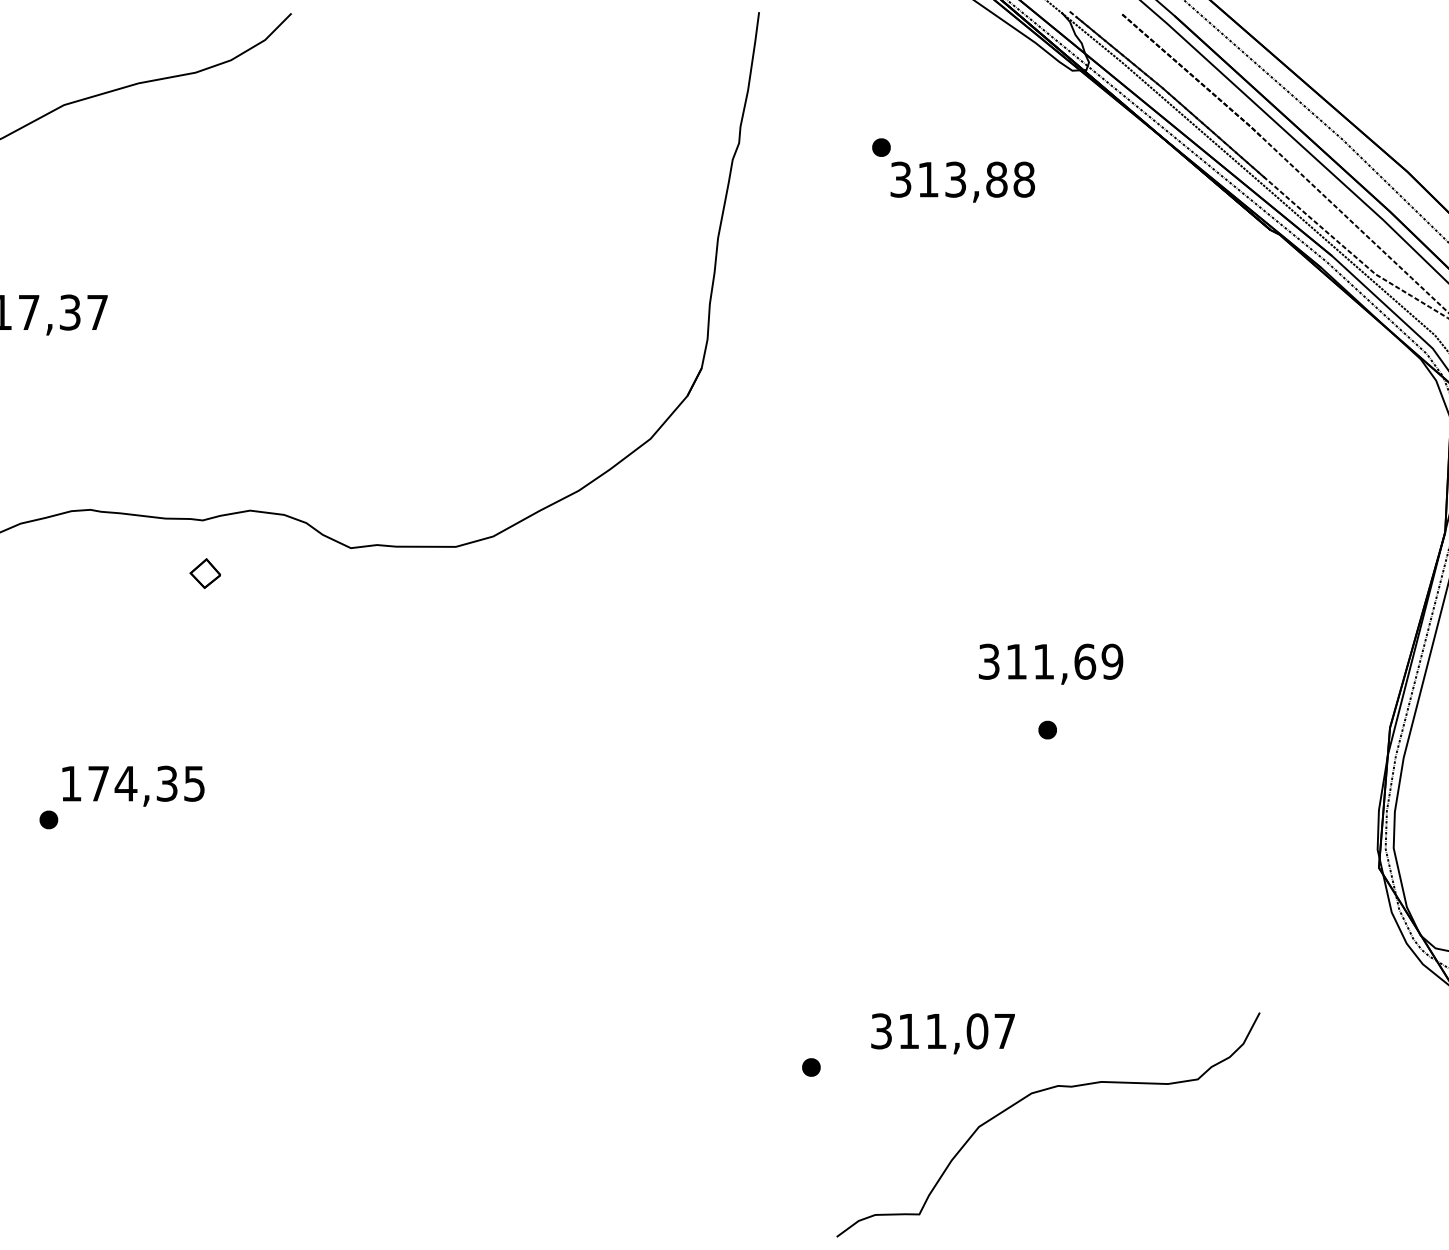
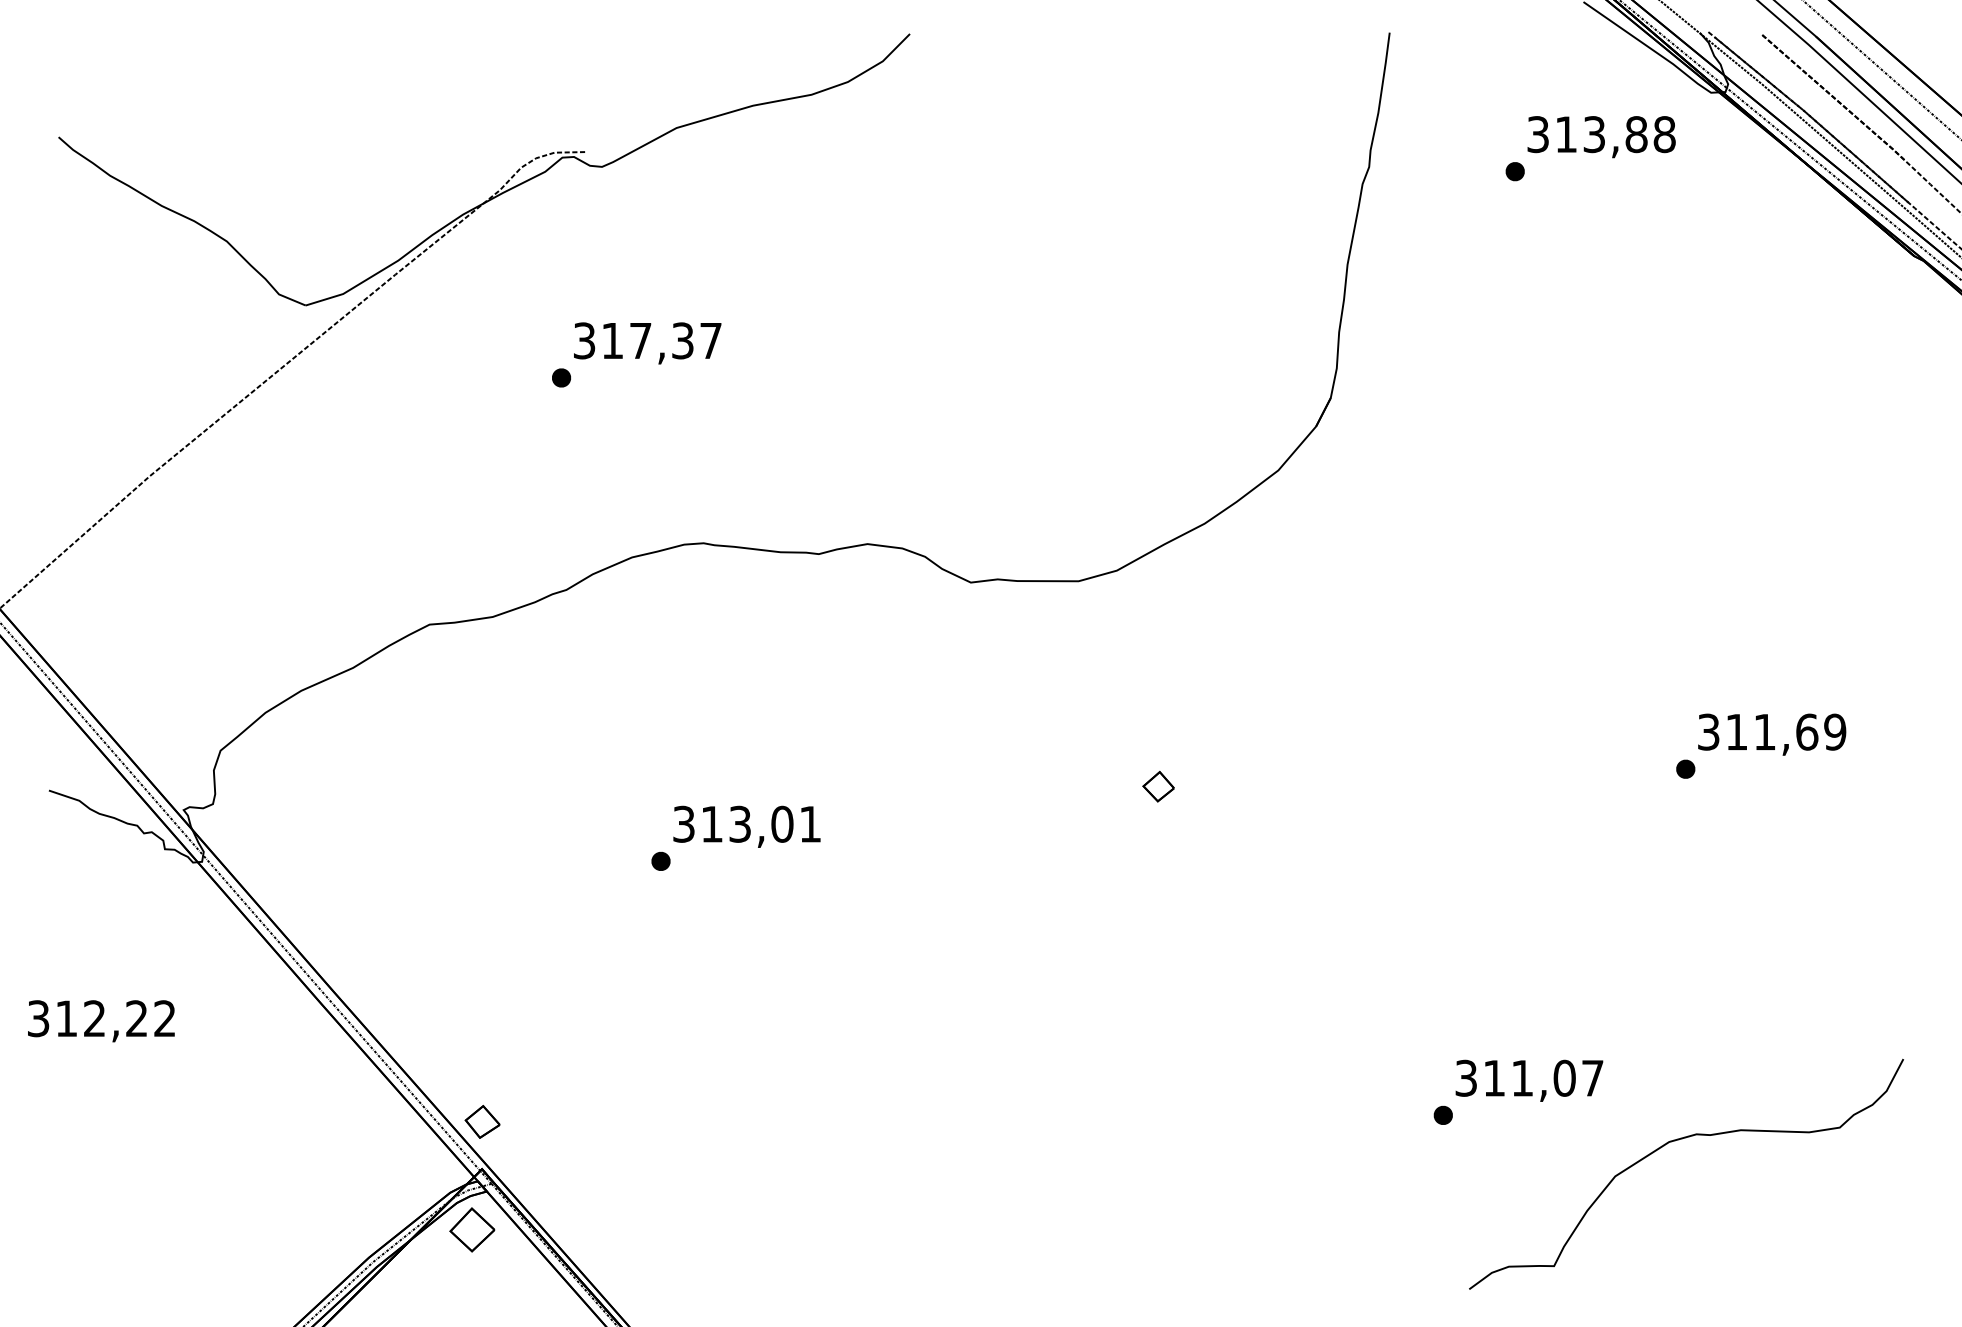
text: (962, 182) -> (1601, 137), moved
part: (205, 573) -> (1158, 786), moved
text: (1051, 664) -> (1772, 734), moved
text: (132, 782) -> (746, 823), 174,35 -> 313,01
text: (943, 1033) -> (1529, 1080), moved

